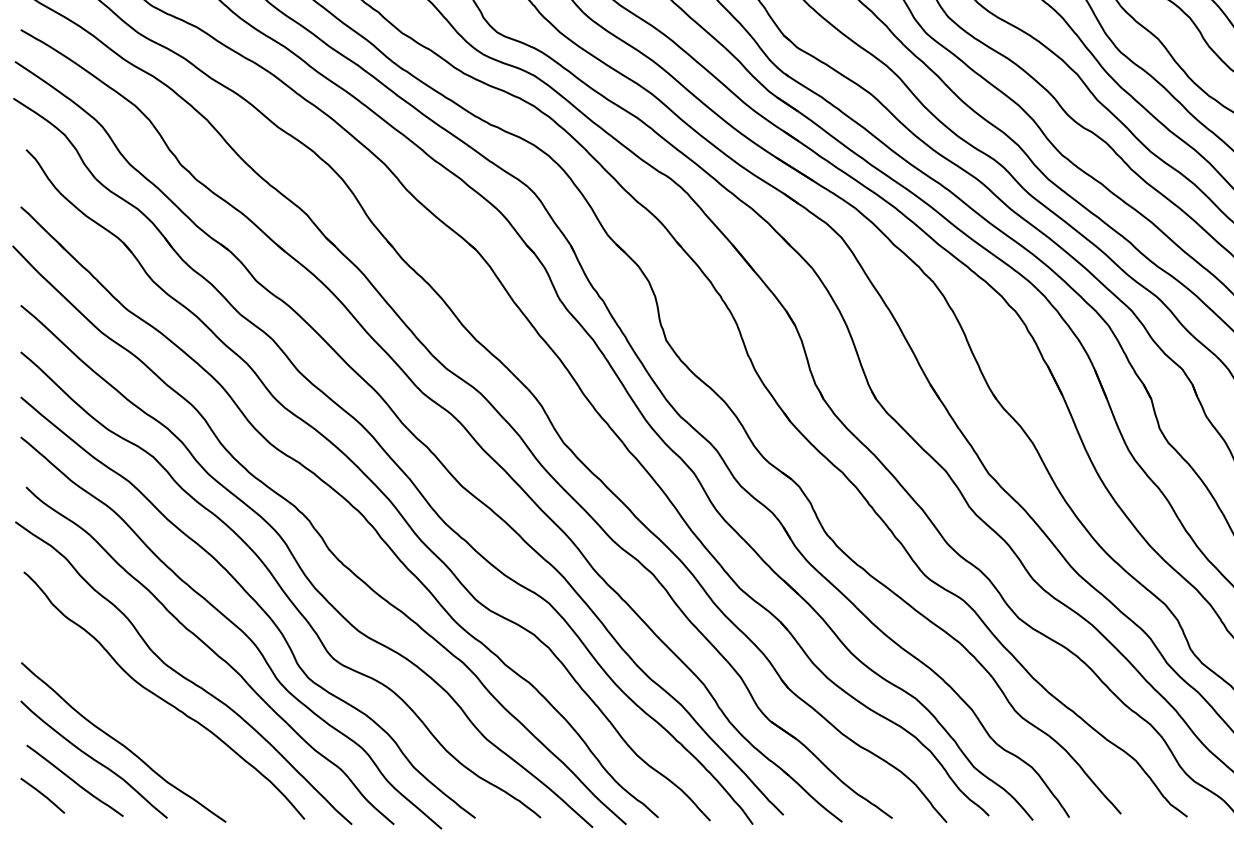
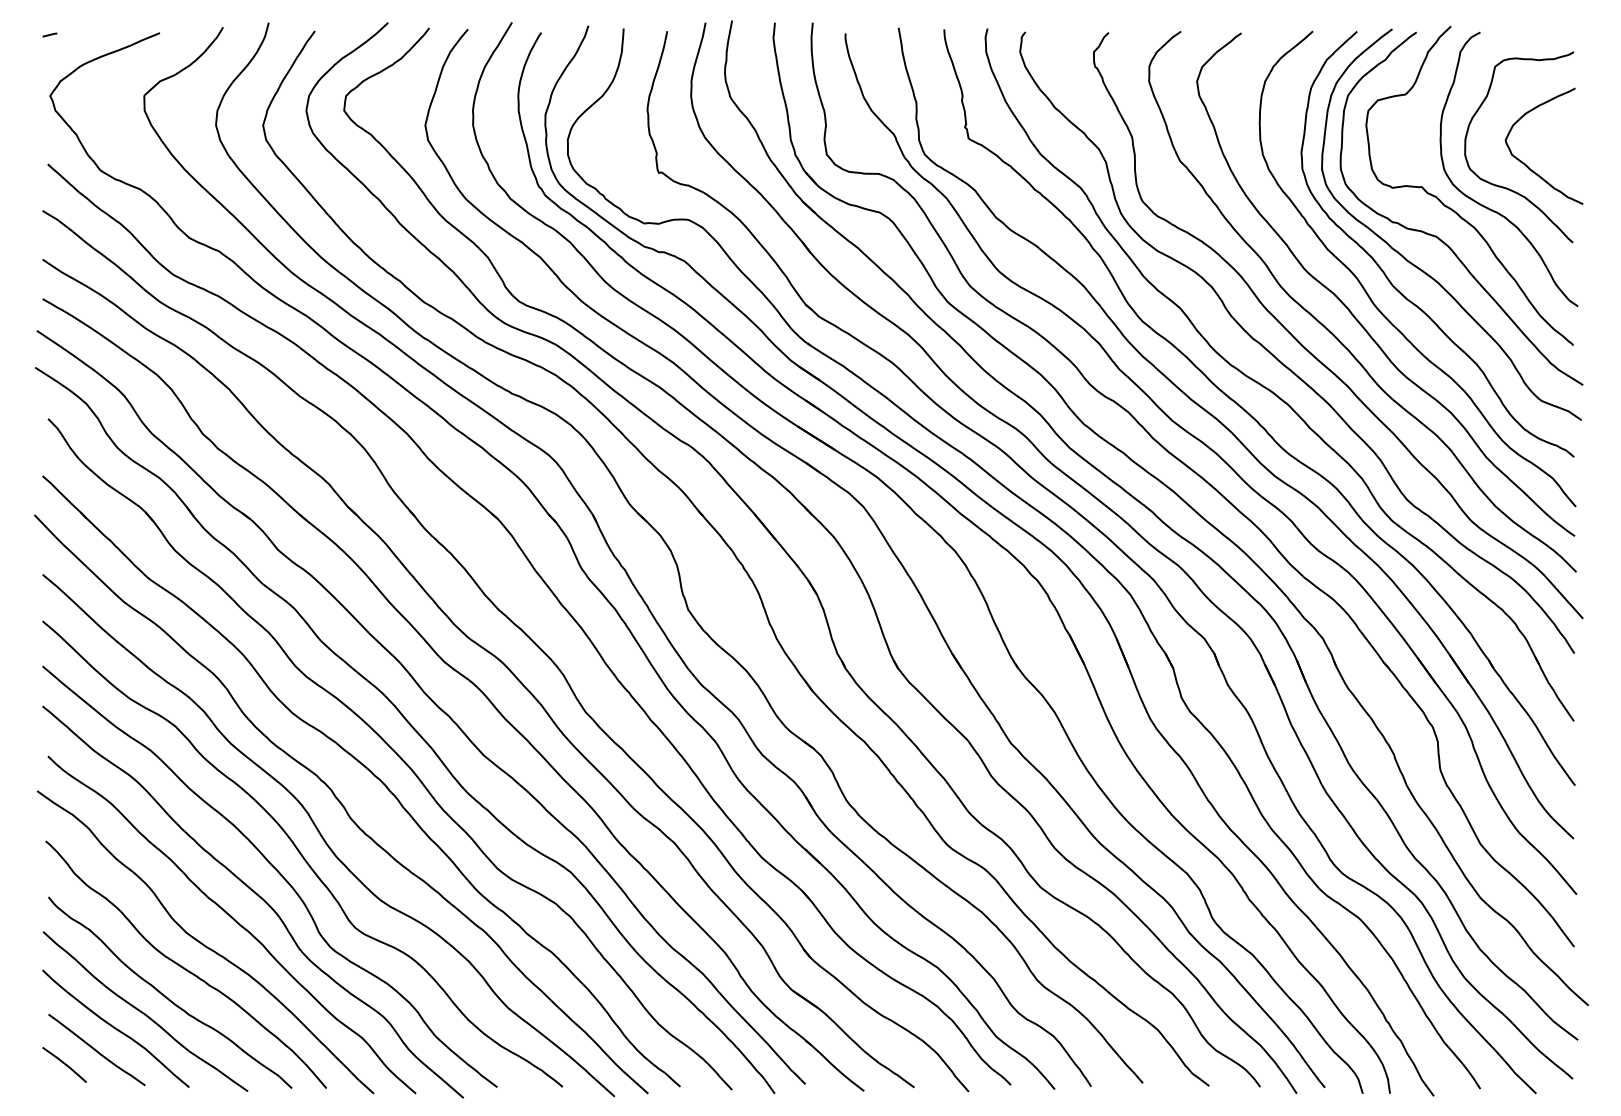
curve: (144, 727) -> (166, 996), added

